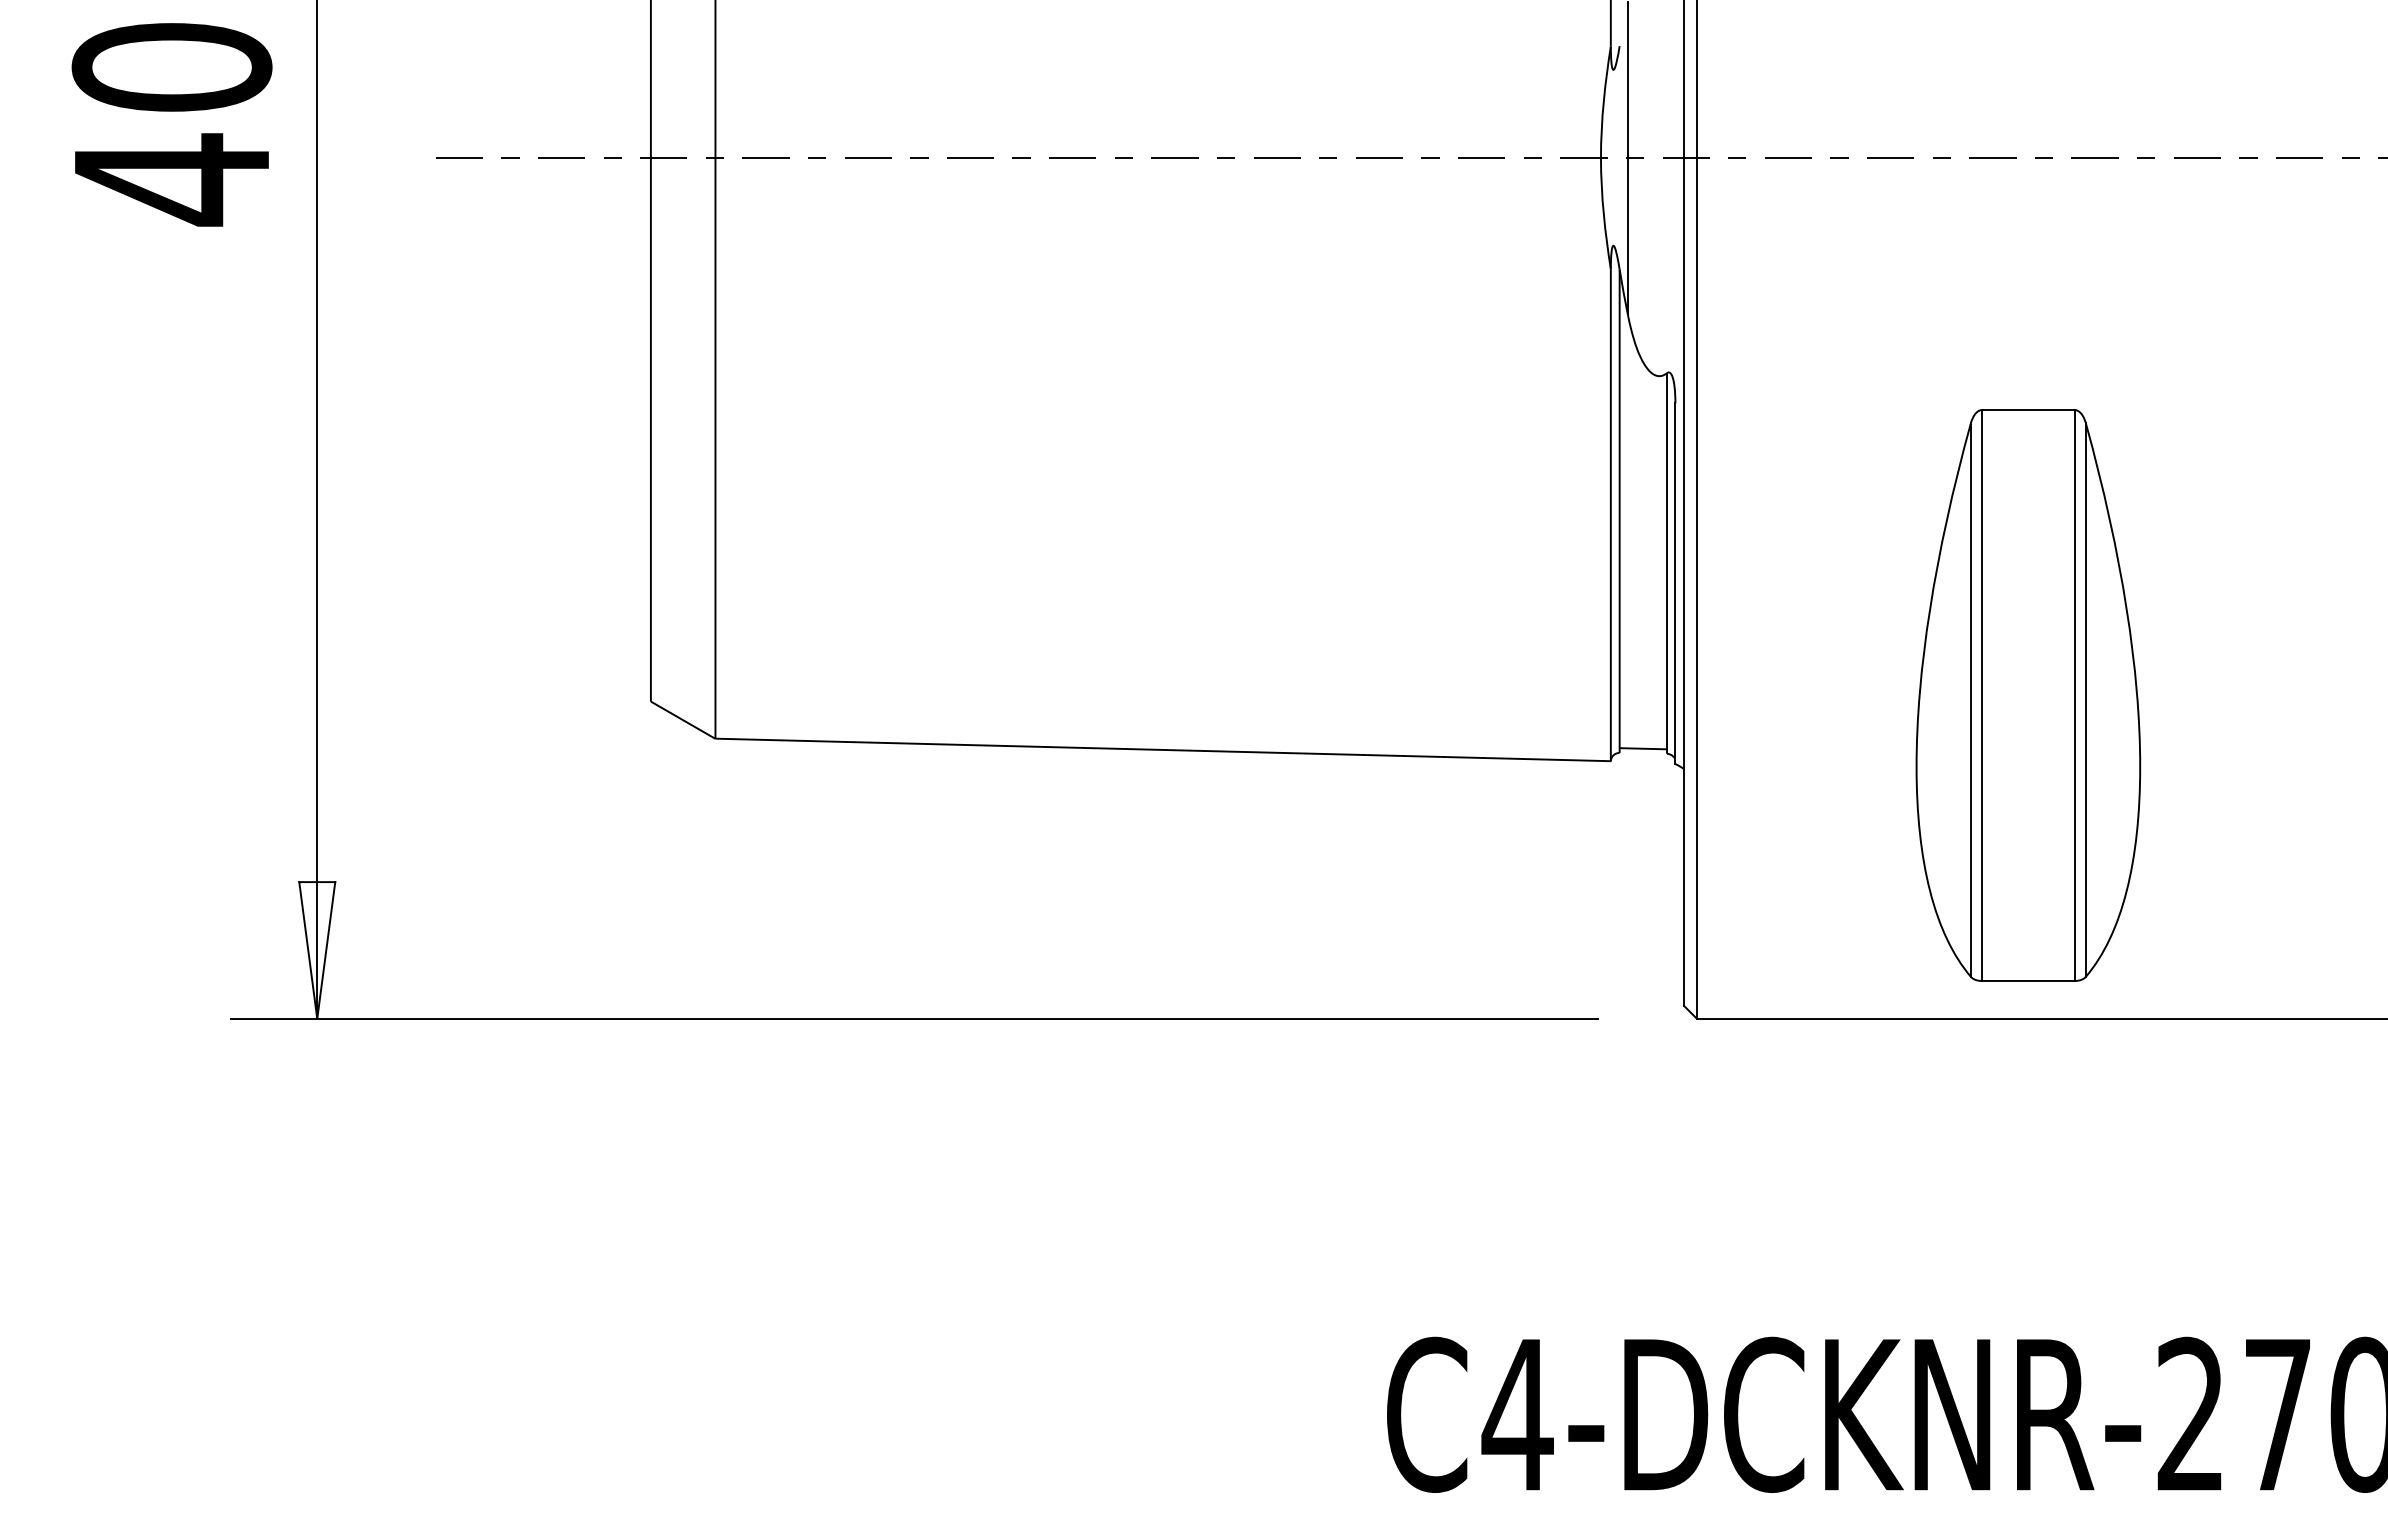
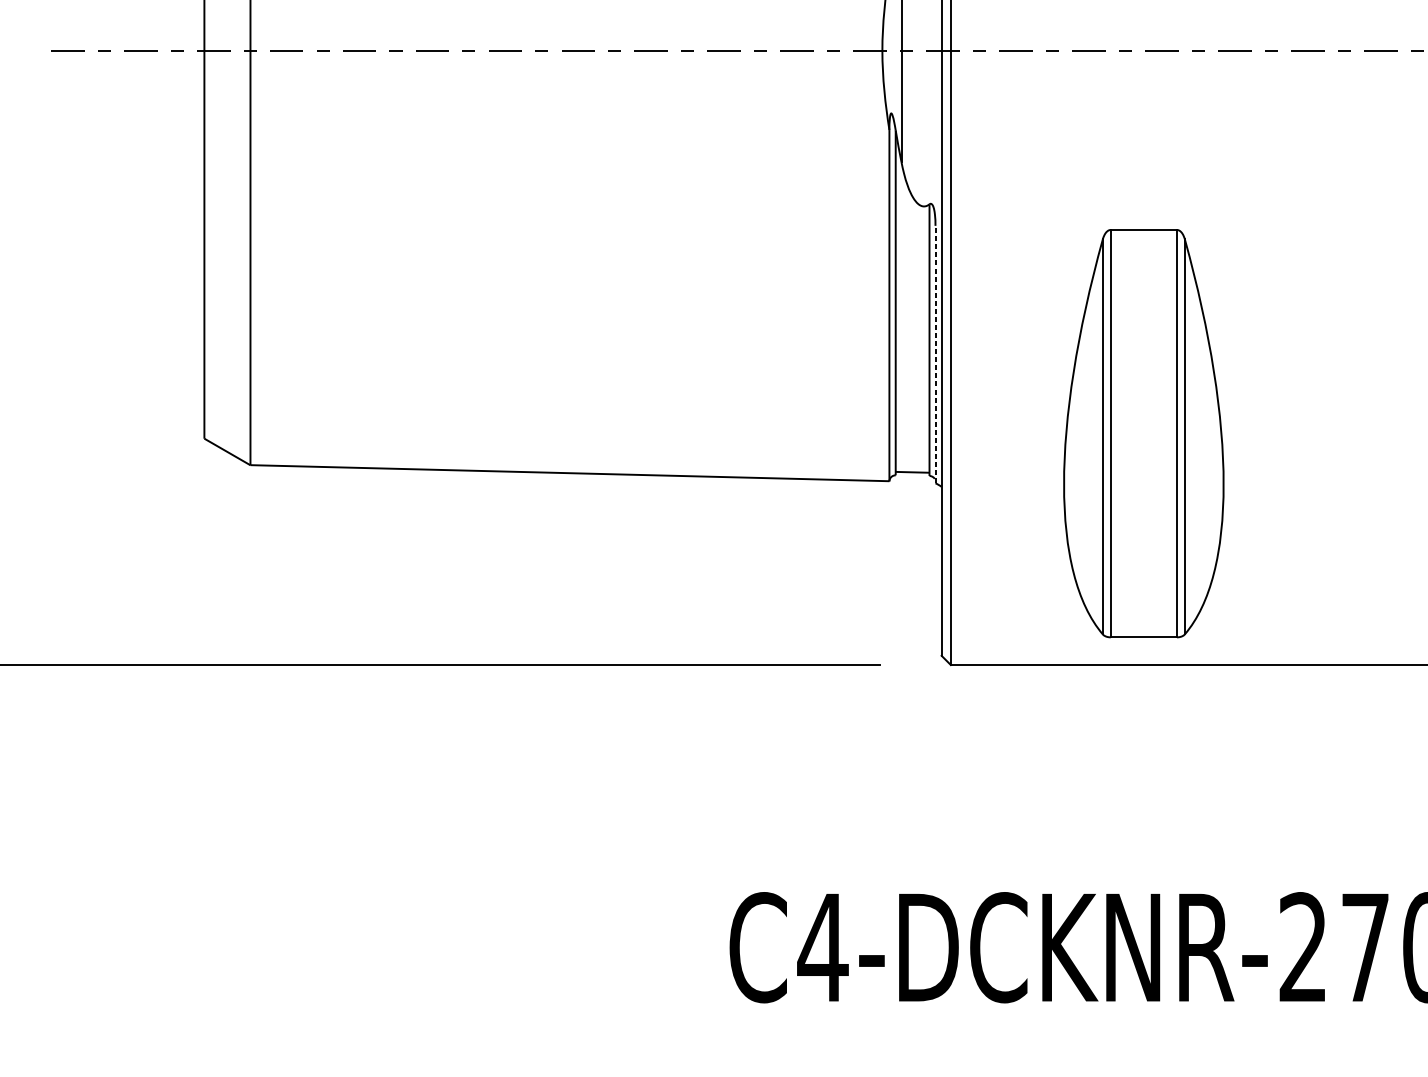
line: (1675, 583) -> (935, 354), solid -> dashed
part: (2028, 695) -> (1143, 433), moved

